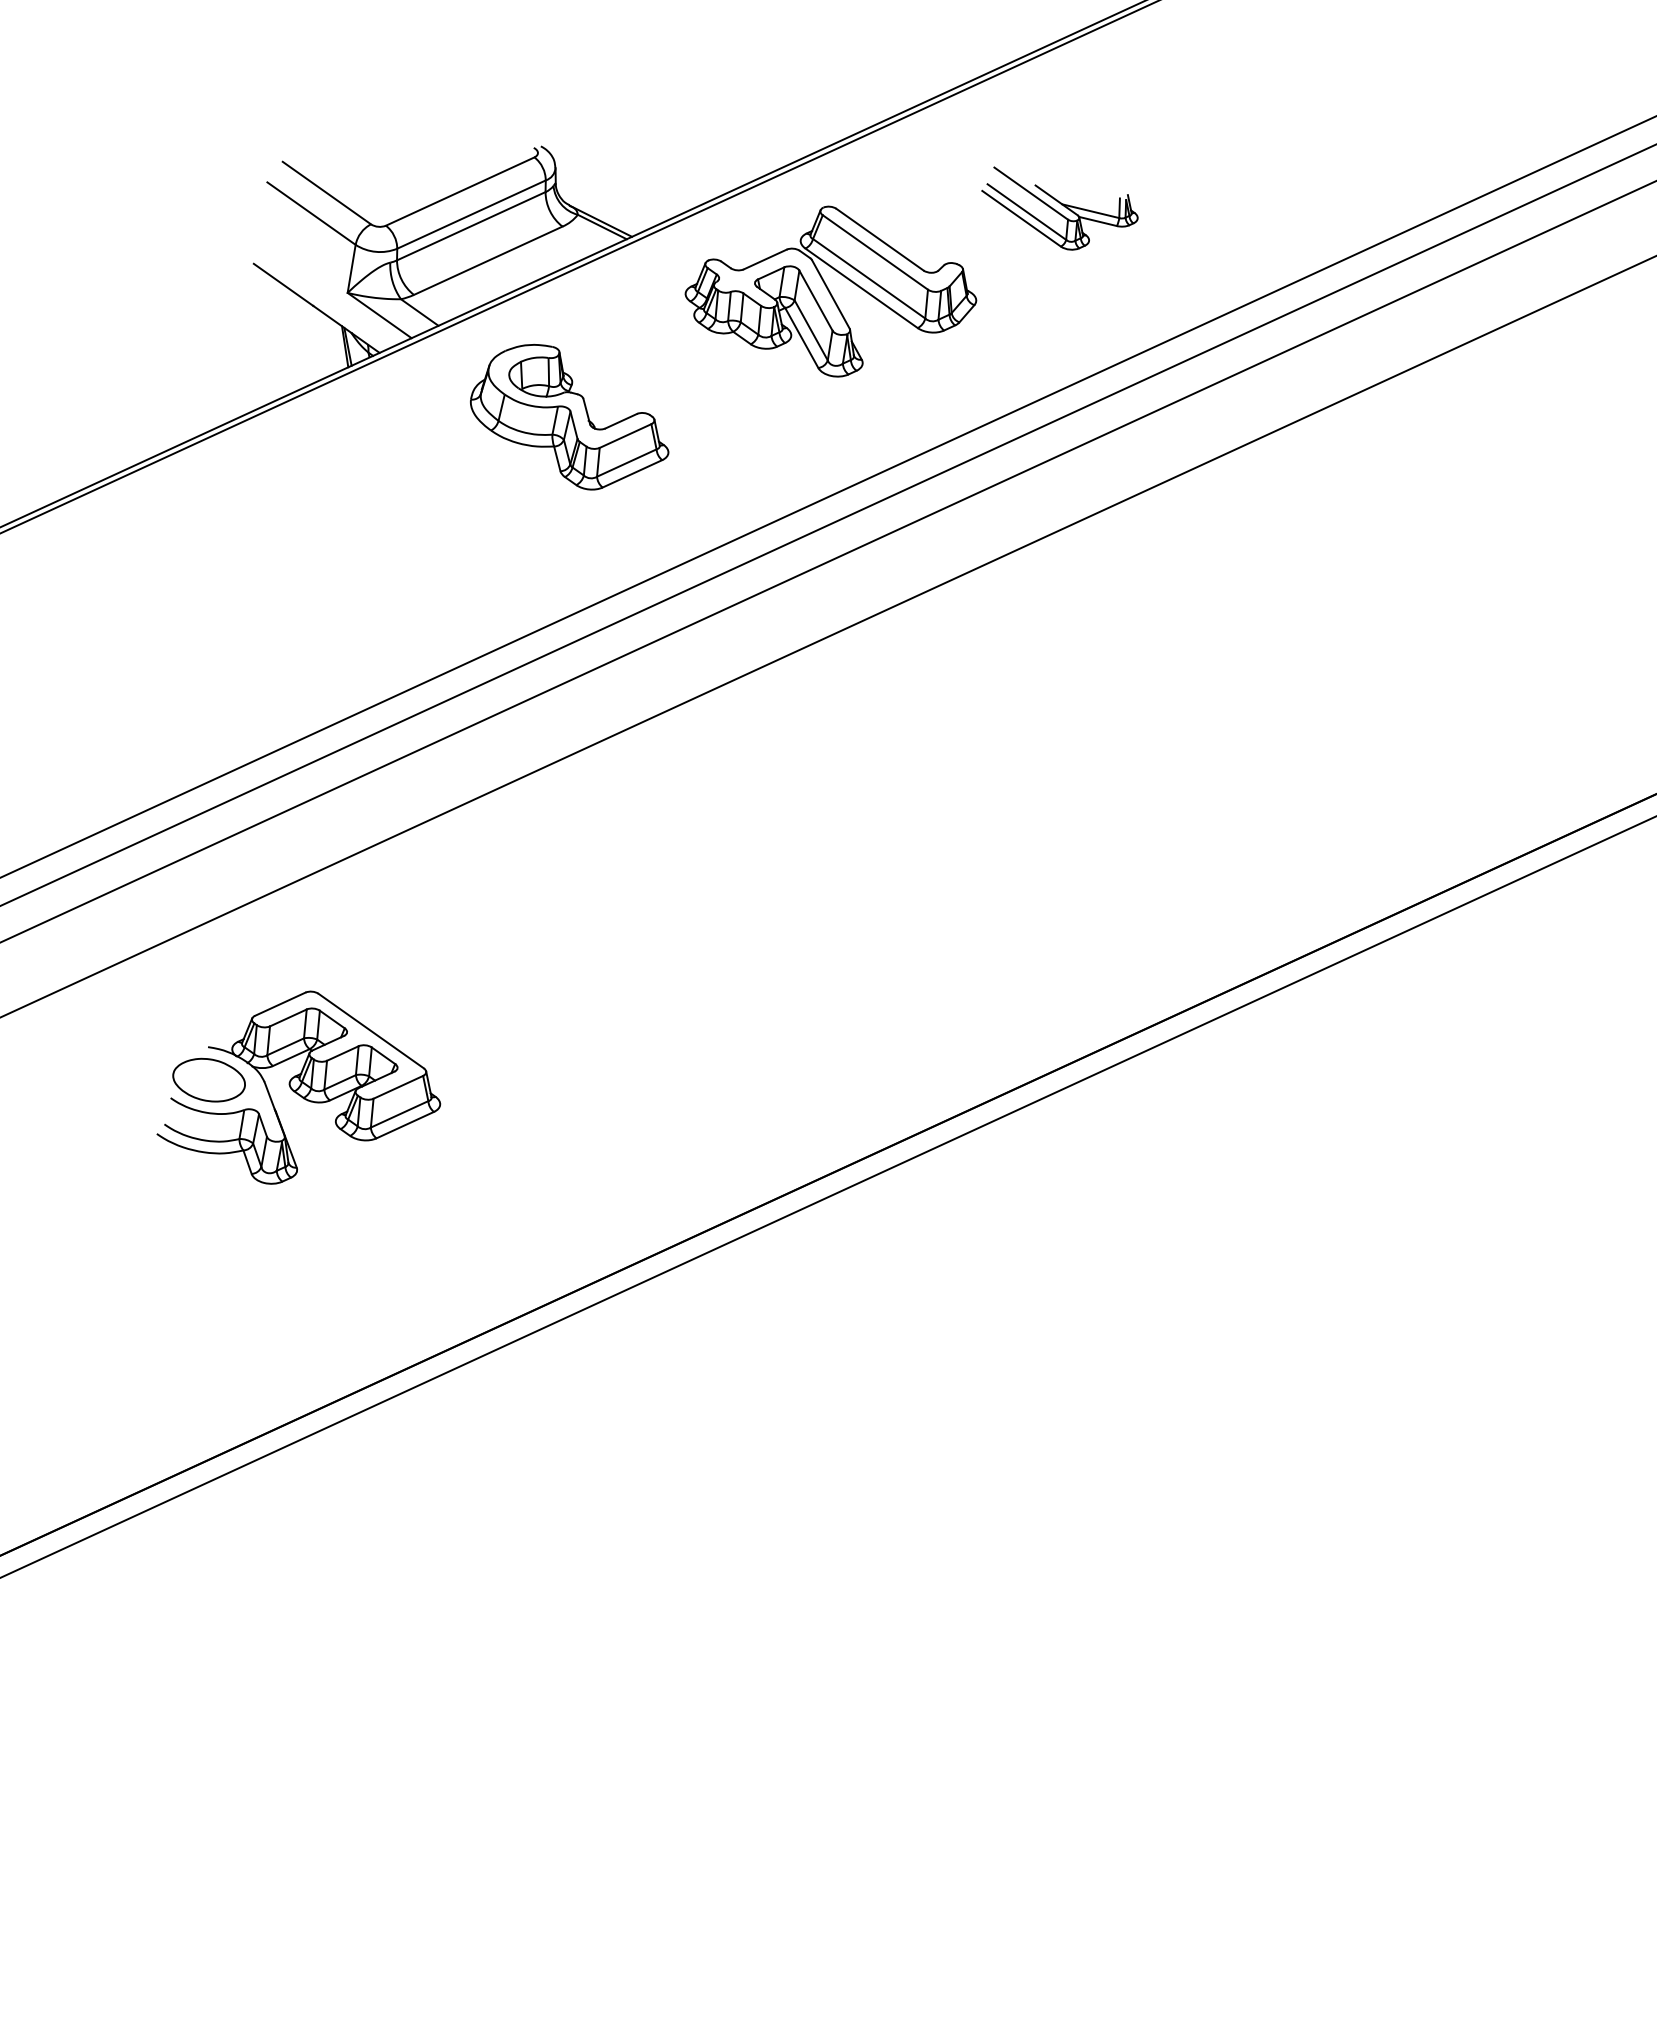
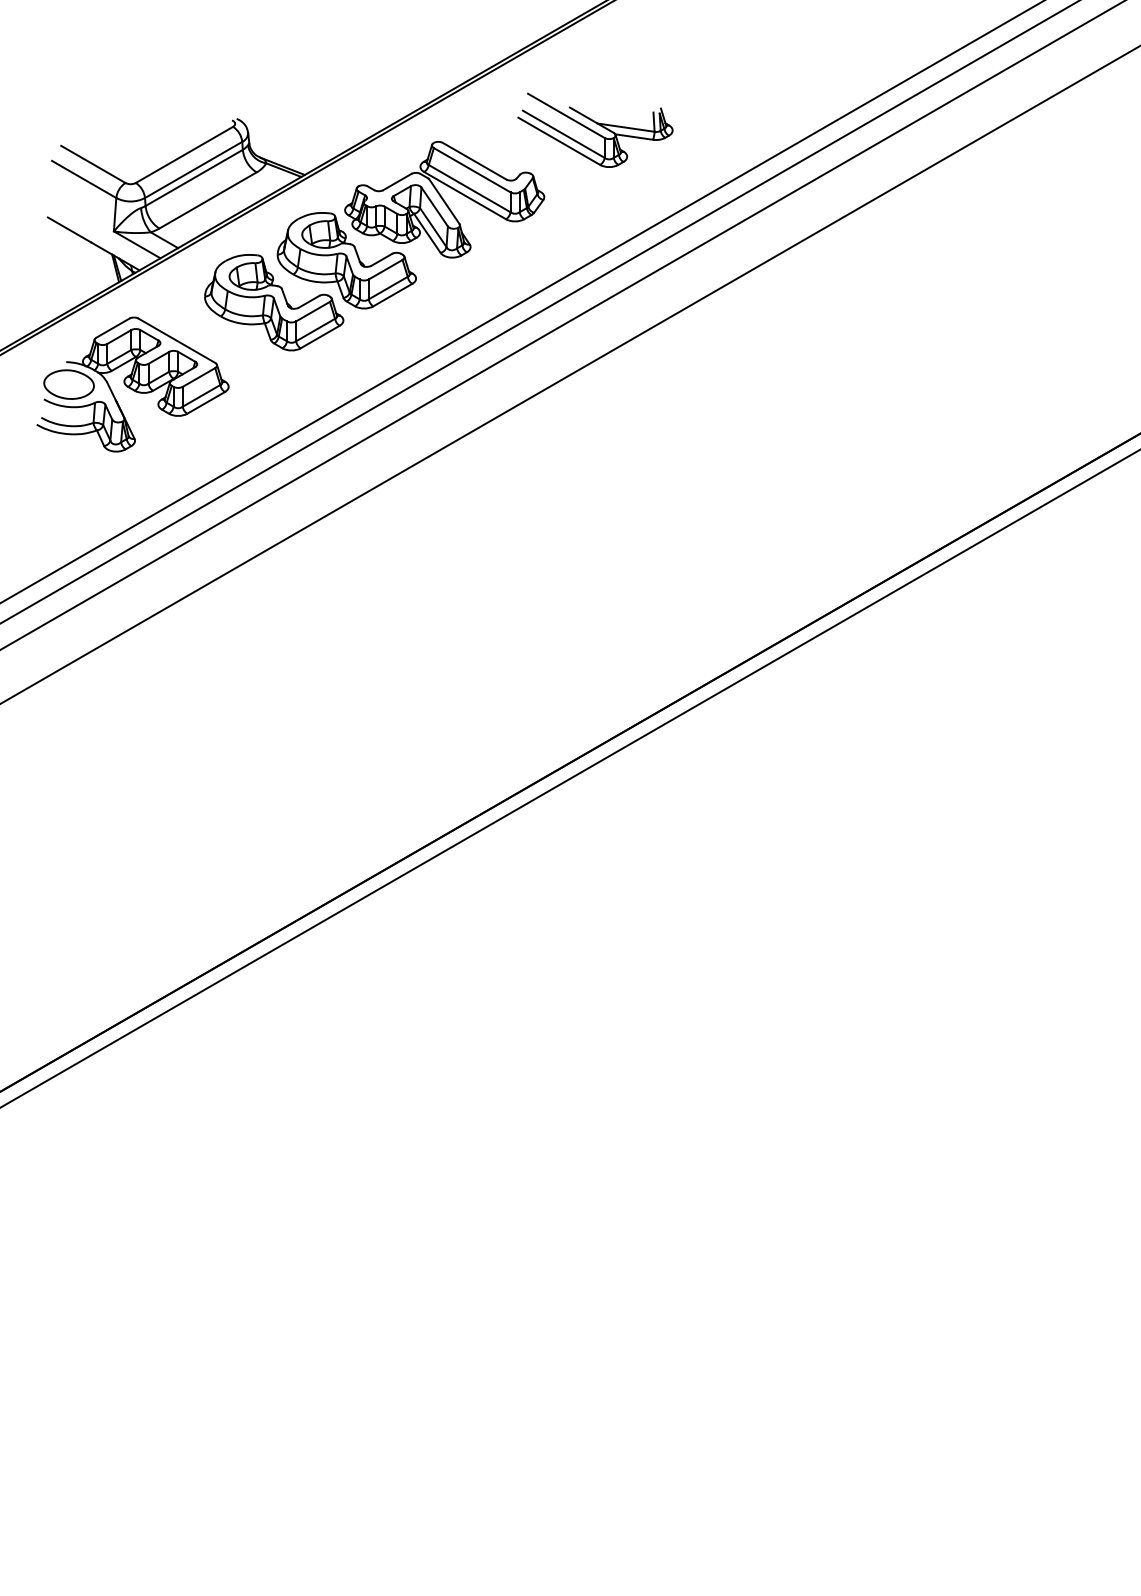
part: (1059, 209) -> (595, 129), size x1.43
part: (680, 366) -> (346, 260), added
part: (301, 1088) -> (132, 384), moved

